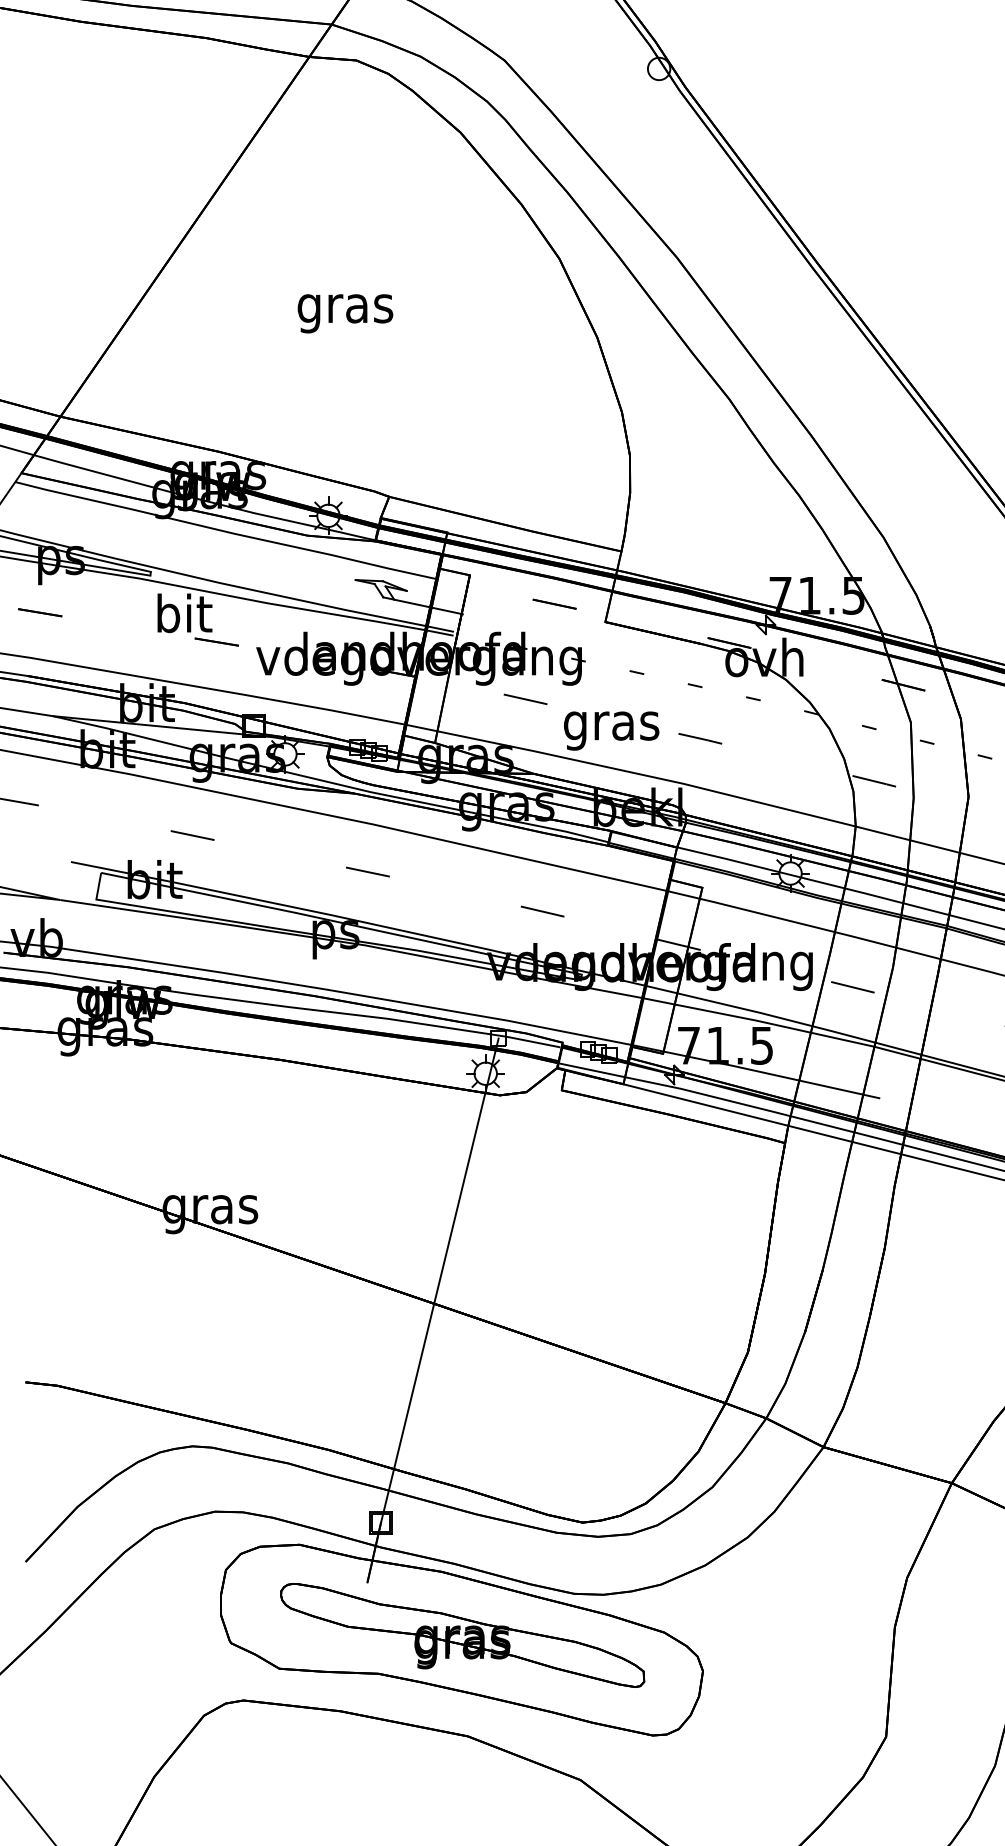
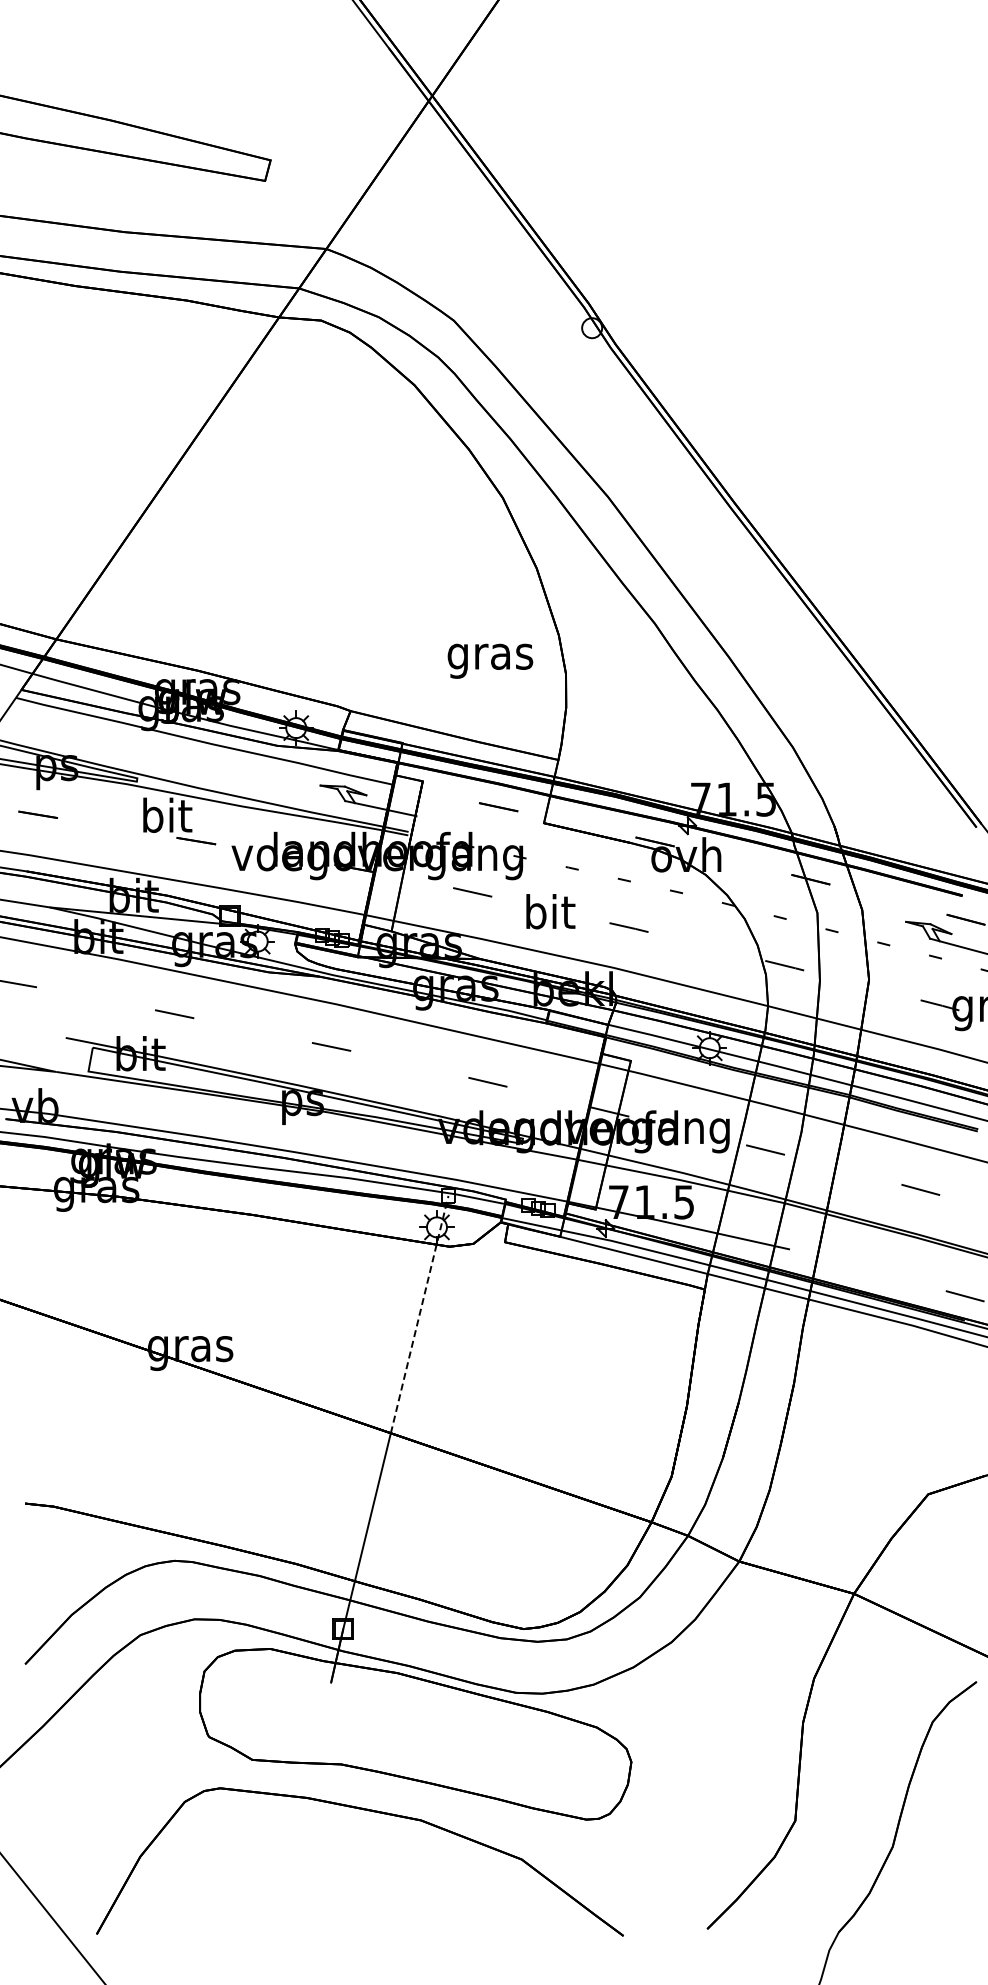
text: (345, 312) -> (490, 660), moved
text: (611, 726) -> (549, 916), gras -> bit
line: (466, 1171) -> (419, 1314), solid -> dashed
part: (461, 1635) -> (415, 1730), removed

